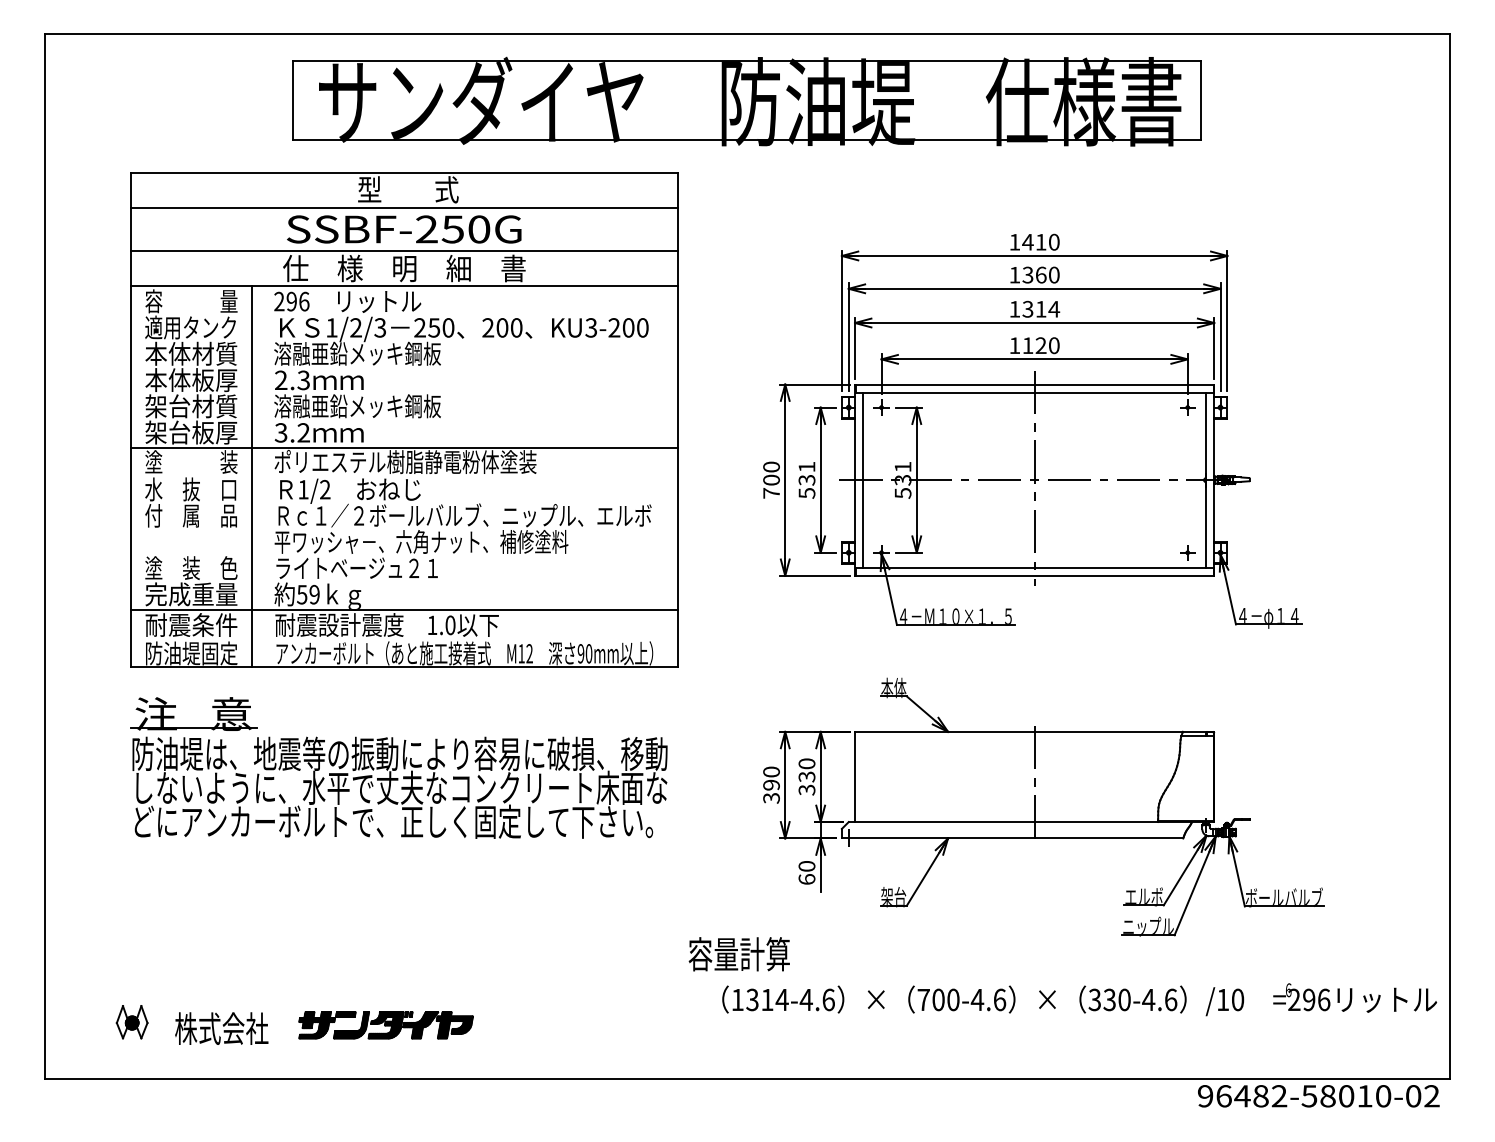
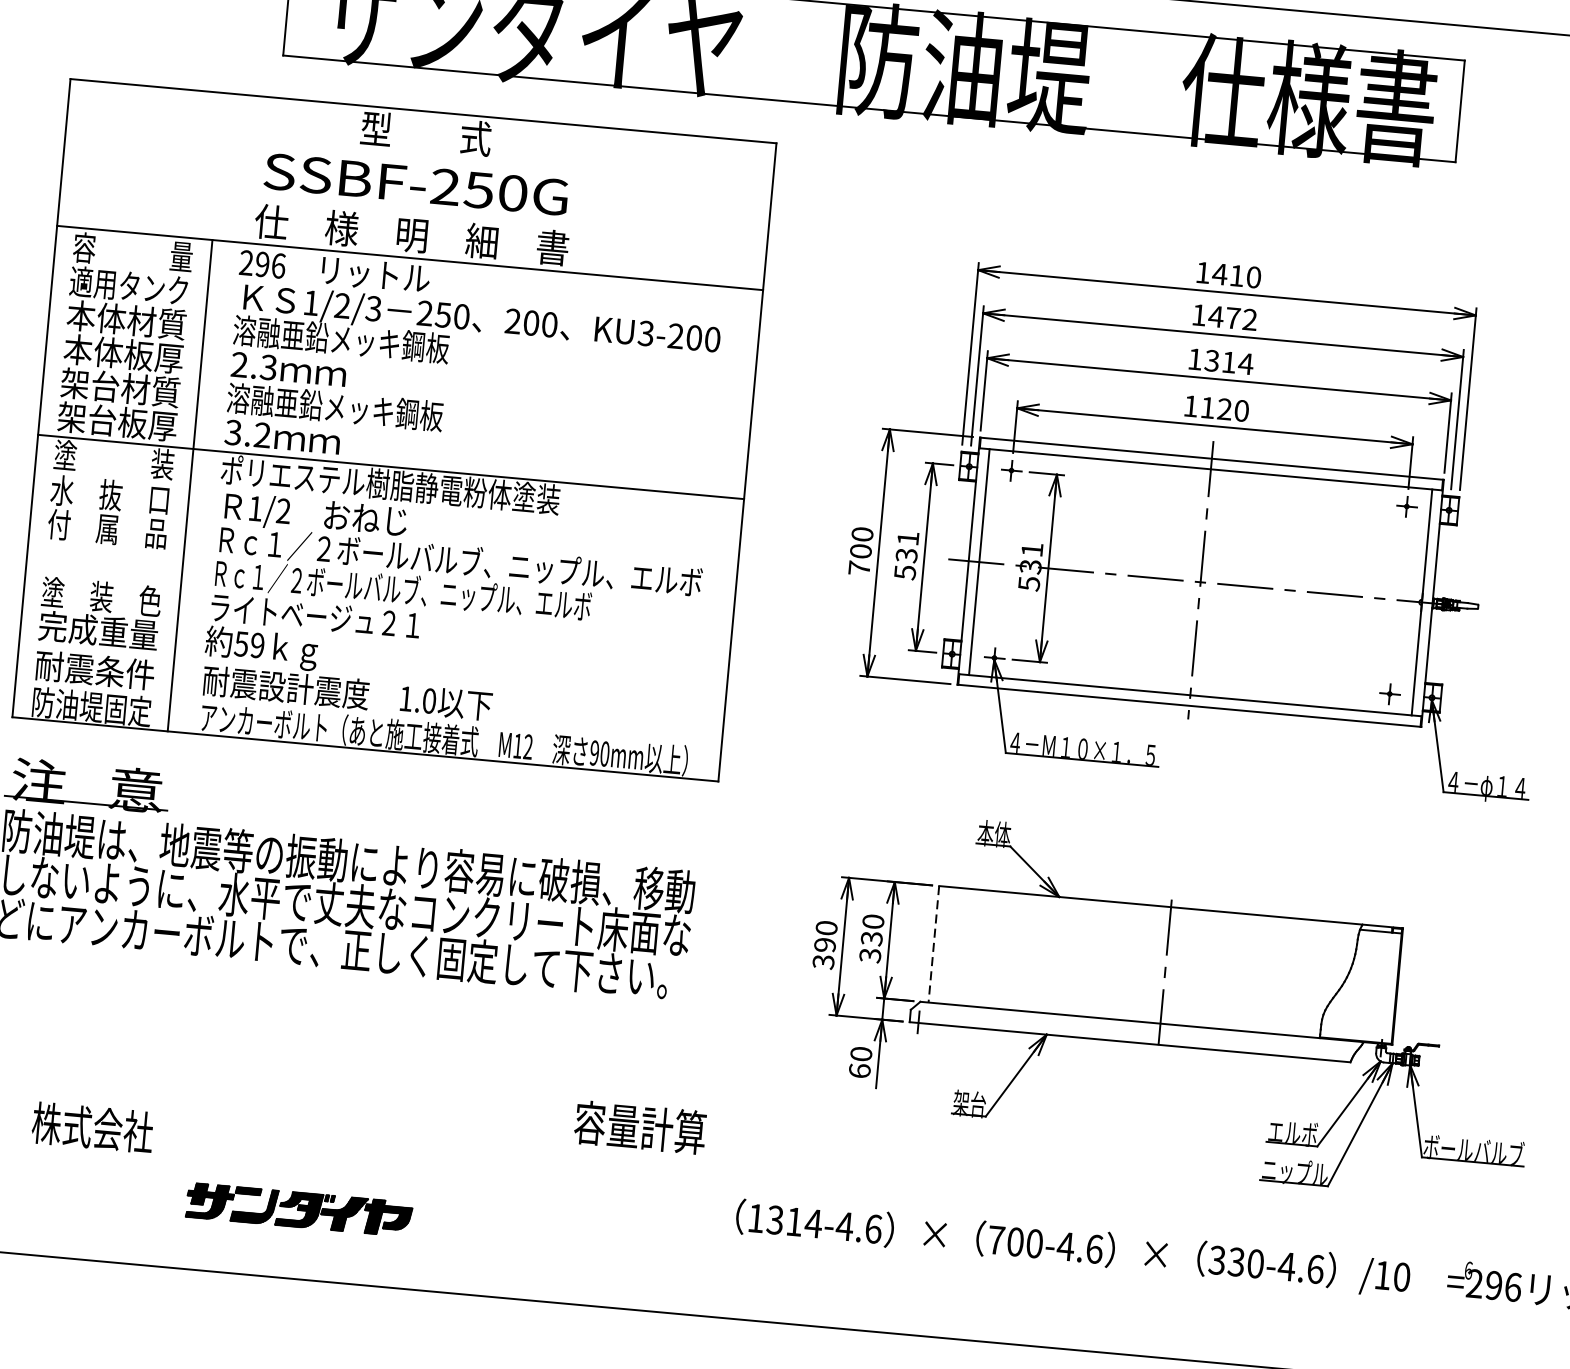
line: (404, 207) -> (419, 156), removed
line: (404, 251) -> (413, 212), removed
text: (1040, 274) -> (1232, 317), 1360 -> 1472
text: (421, 541) -> (401, 589), 平ワッシャ－、六角ナット、補修塗料 -> Ｒｃ１／２ボールバルブ、ニップル、エルボ
line: (404, 610) -> (371, 676), removed
line: (855, 777) -> (934, 945), solid -> dashed
text: (738, 954) -> (639, 1127), moved
text: (221, 1028) -> (92, 1127), moved

